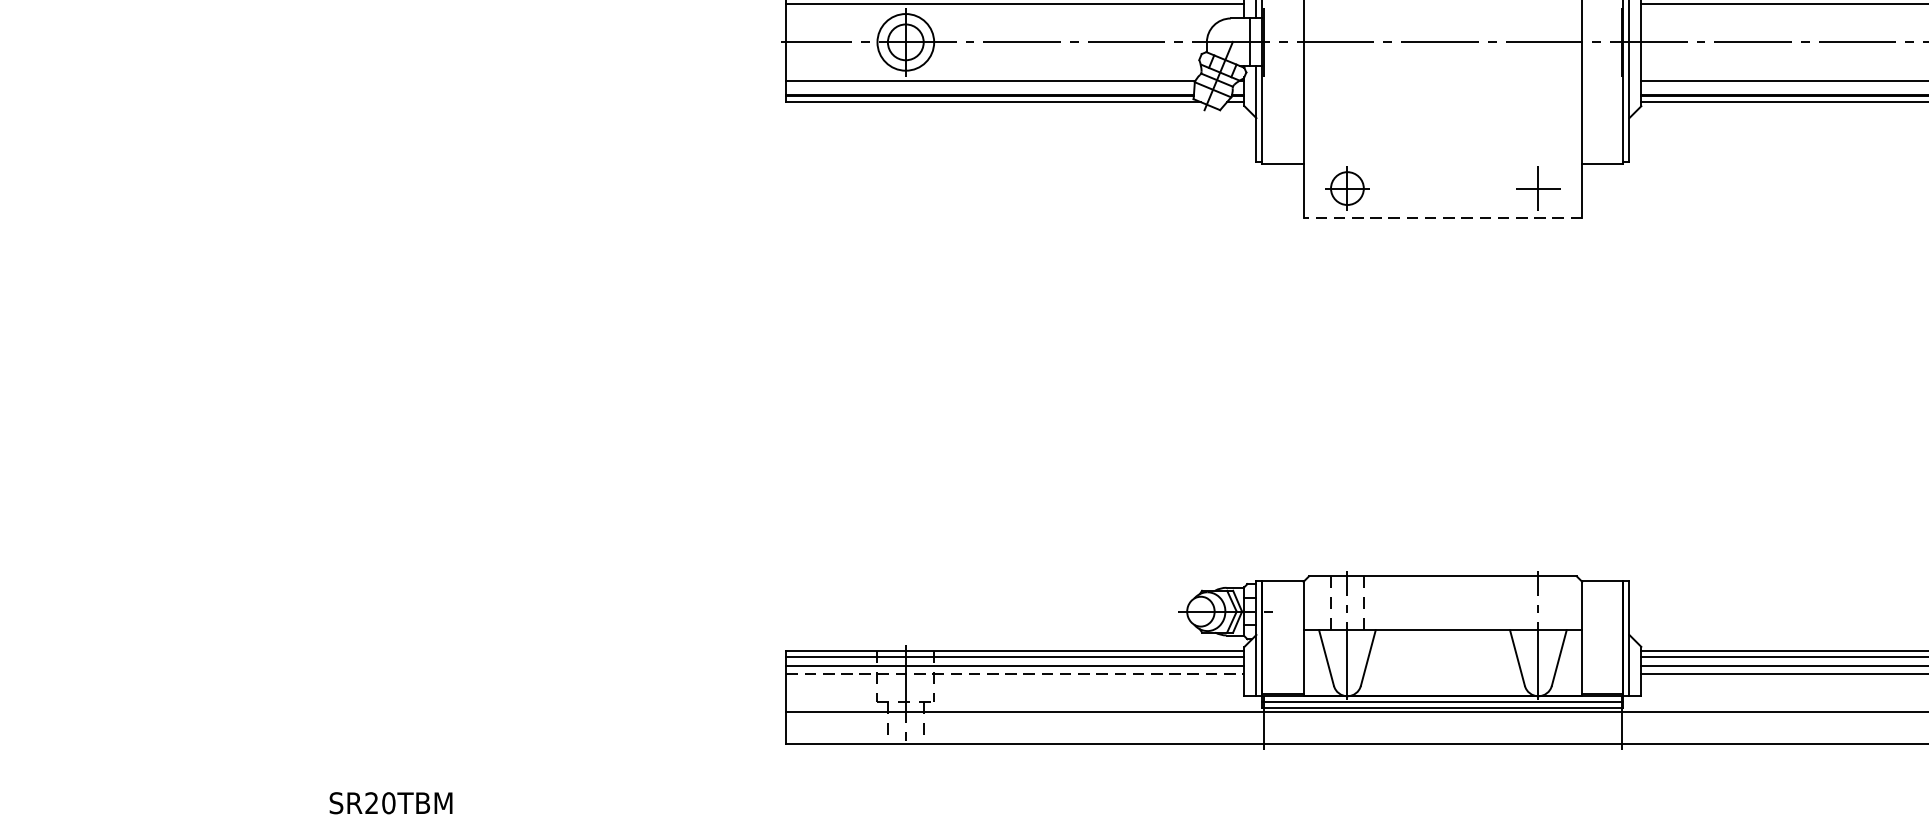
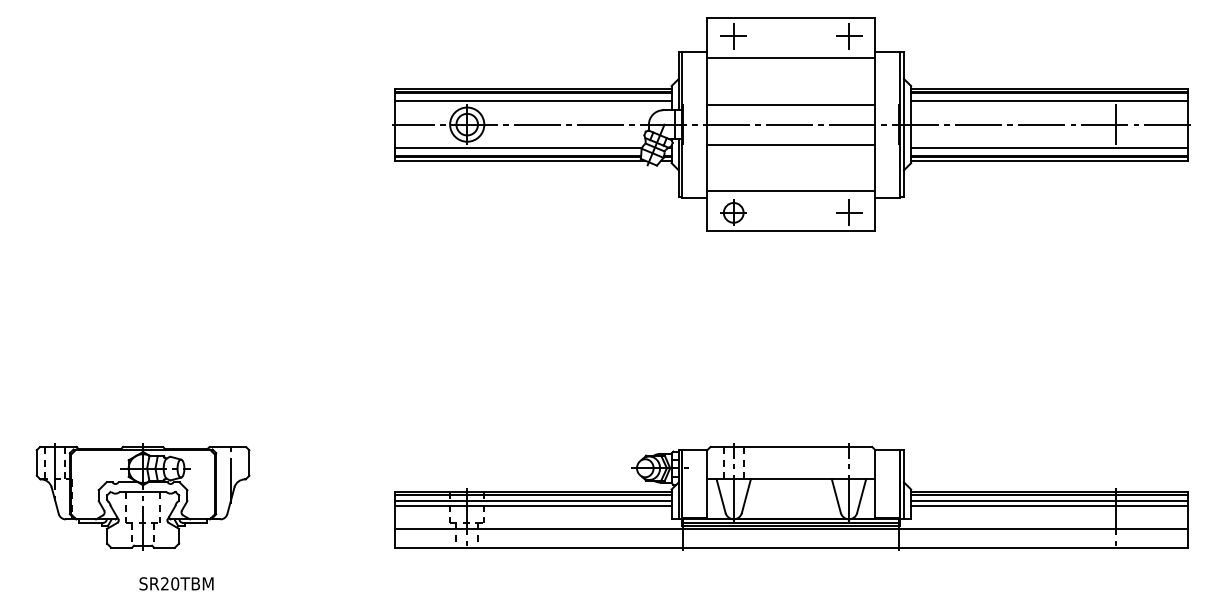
line: (1443, 8) -> (791, 104), added
line: (1443, 75) -> (791, 144), added
line: (1443, 153) -> (791, 191), added
line: (1441, 217) -> (790, 230), dashed -> solid
part: (367, 658) -> (142, 496), added
line: (1015, 673) -> (533, 505), dashed -> solid
text: (390, 802) -> (176, 583), moved

